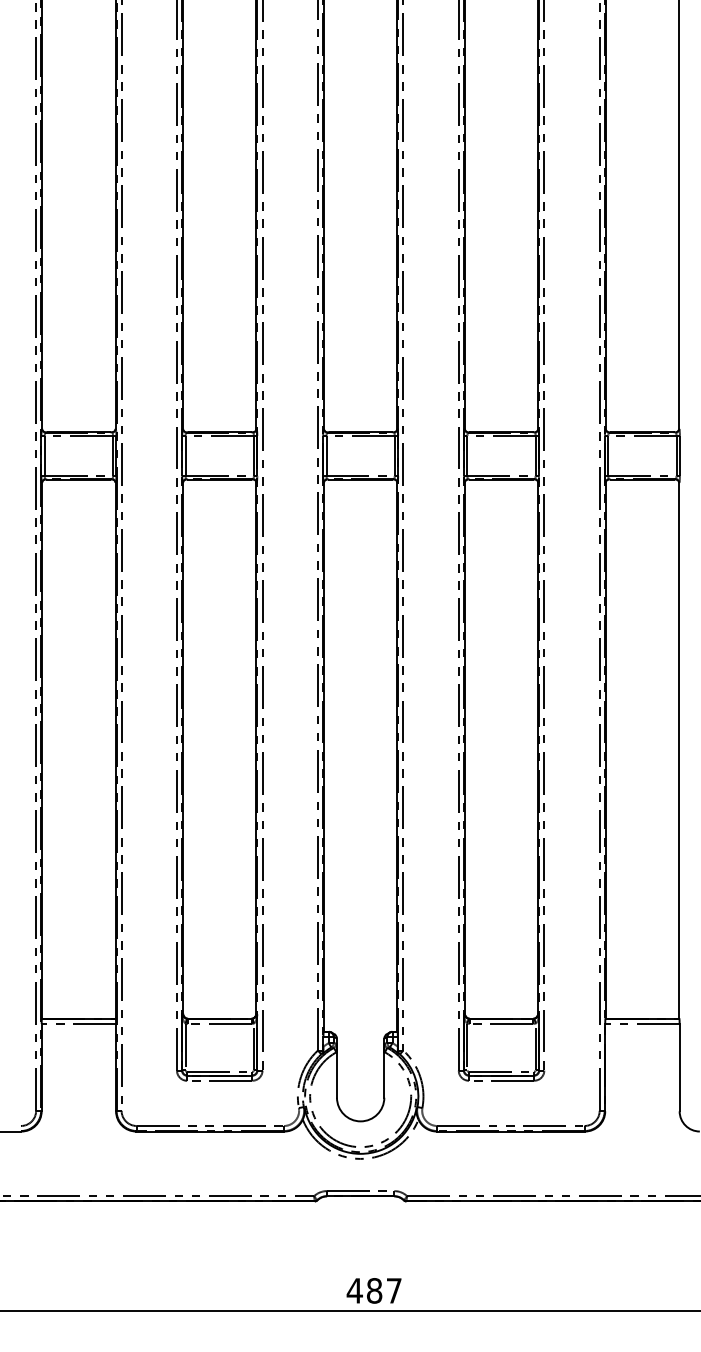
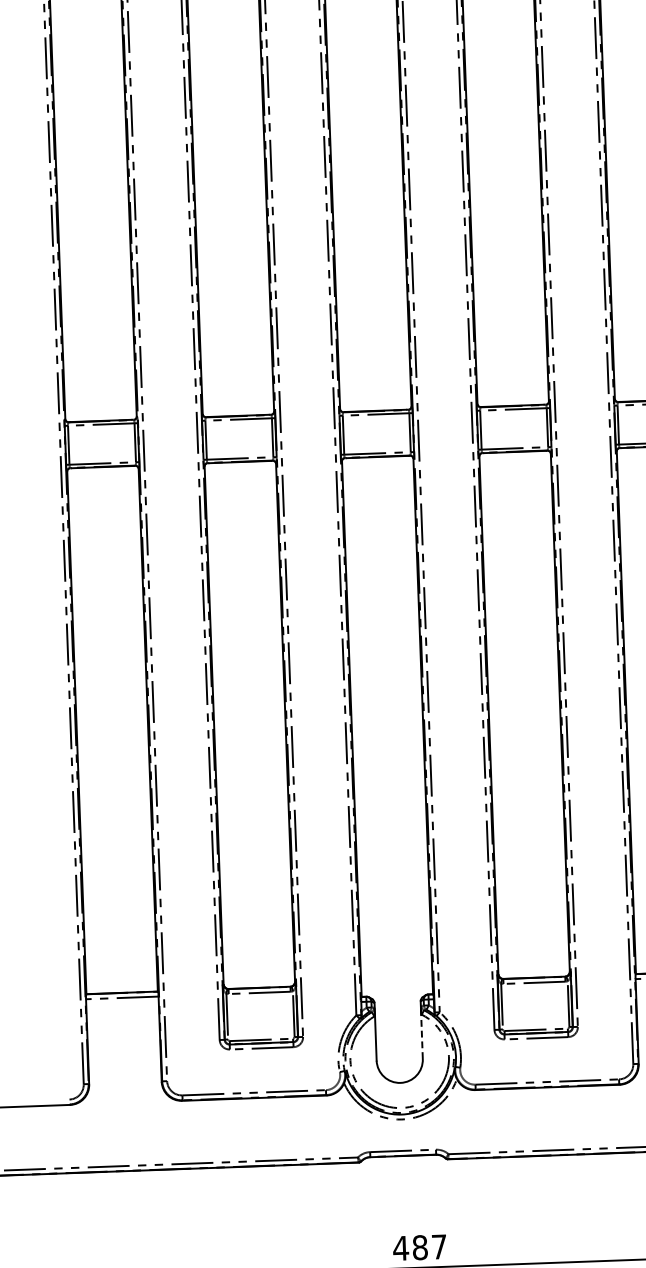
line: (384, 1074) -> (422, 1036), solid -> dashed

